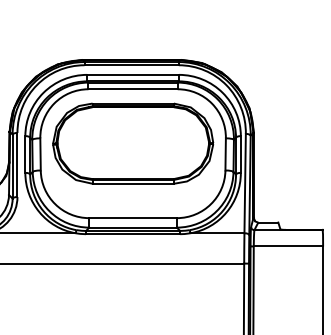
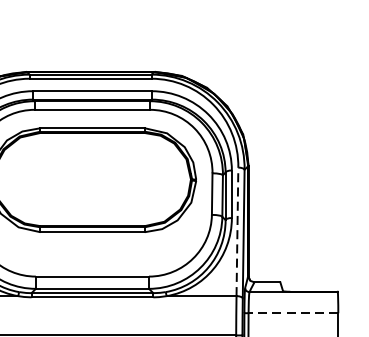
line: (245, 183) -> (237, 231), solid -> dashed
line: (288, 246) -> (293, 313), solid -> dashed

